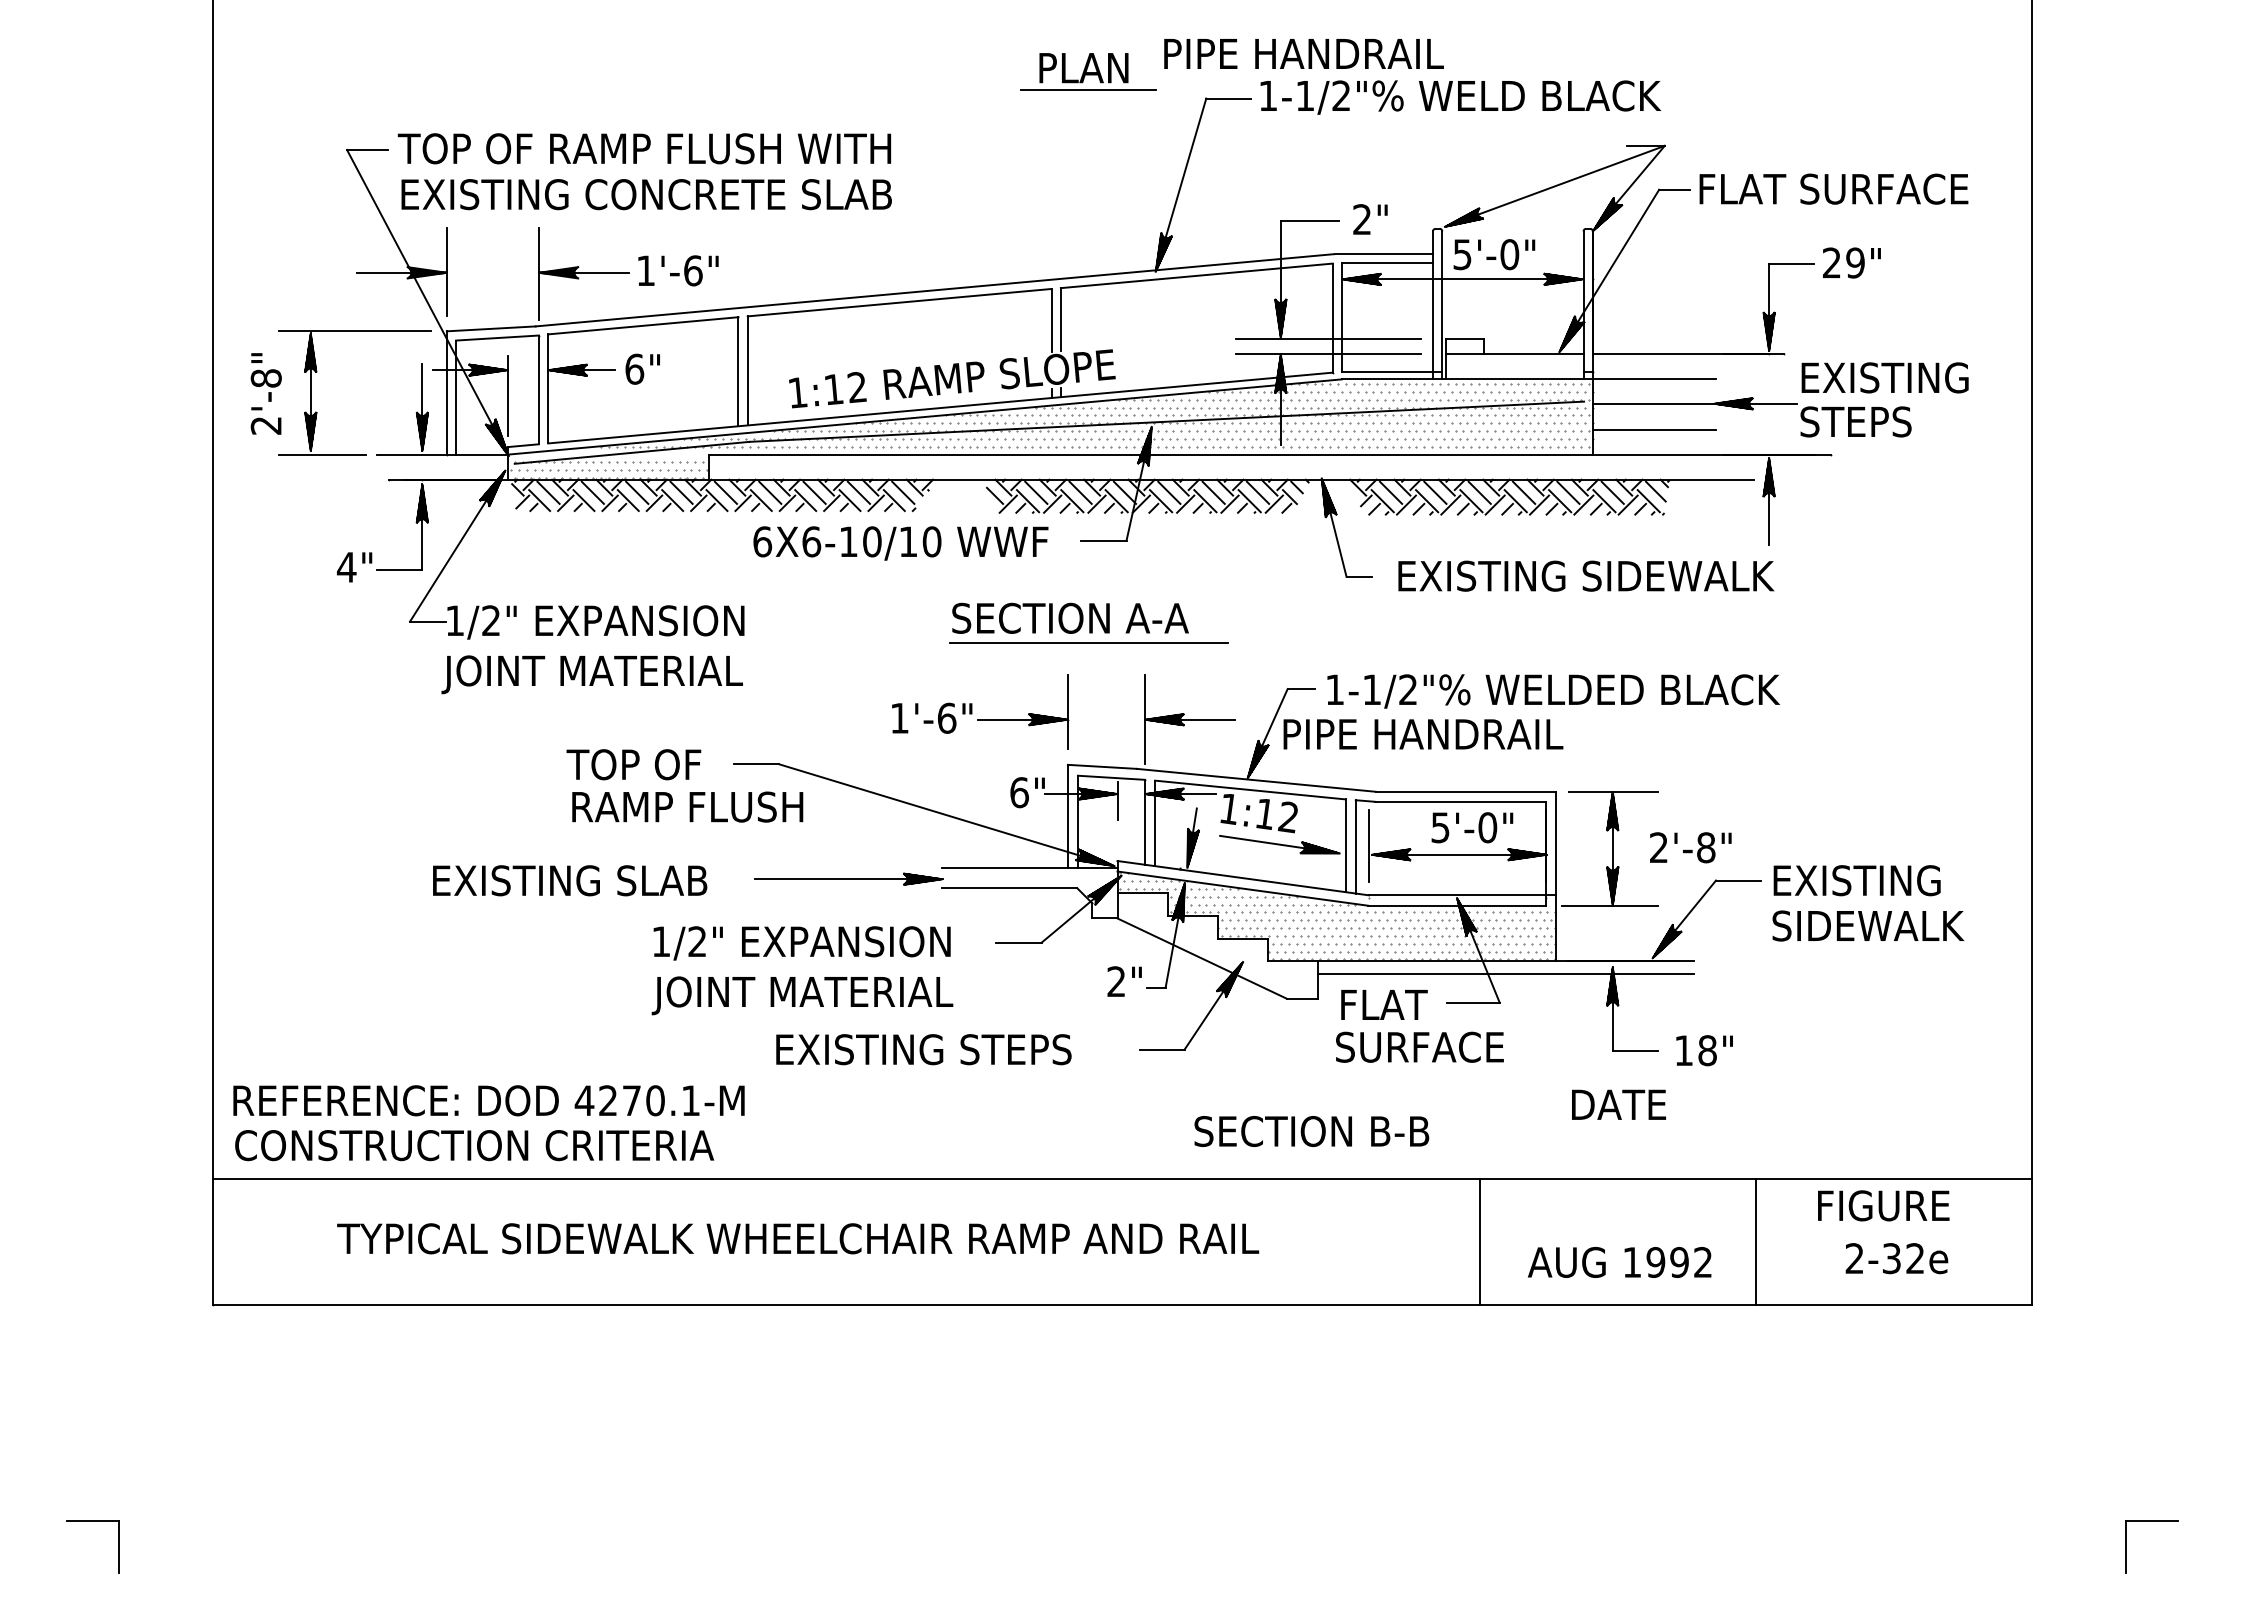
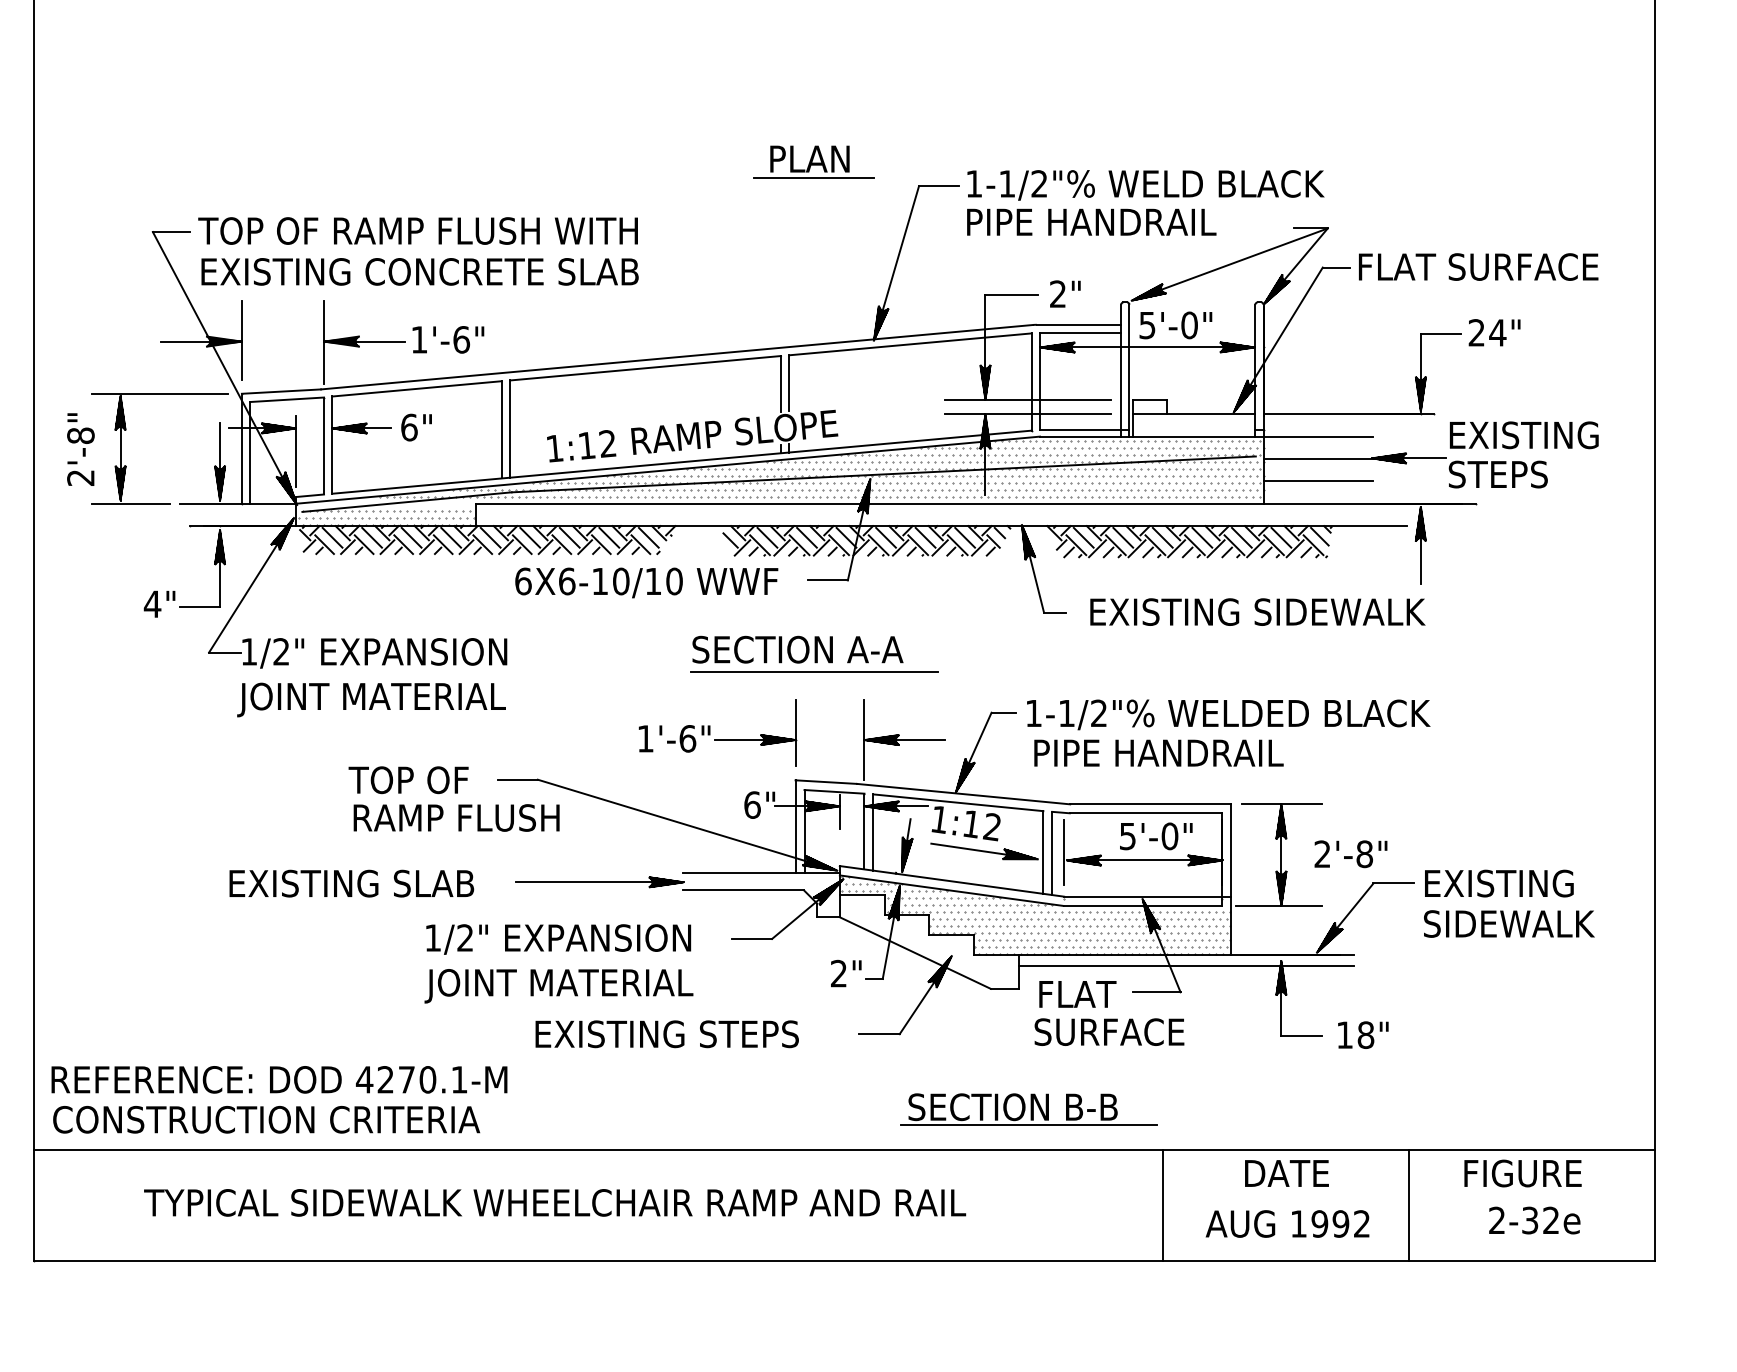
text: (1303, 53) -> (1091, 221), moved
text: (1855, 262) -> (1497, 332), 29" -> 24"
text: (1423, 734) -> (1159, 753), moved
text: (1618, 1104) -> (1286, 1173), moved
line: (1329, 1151) -> (1028, 1125), added

